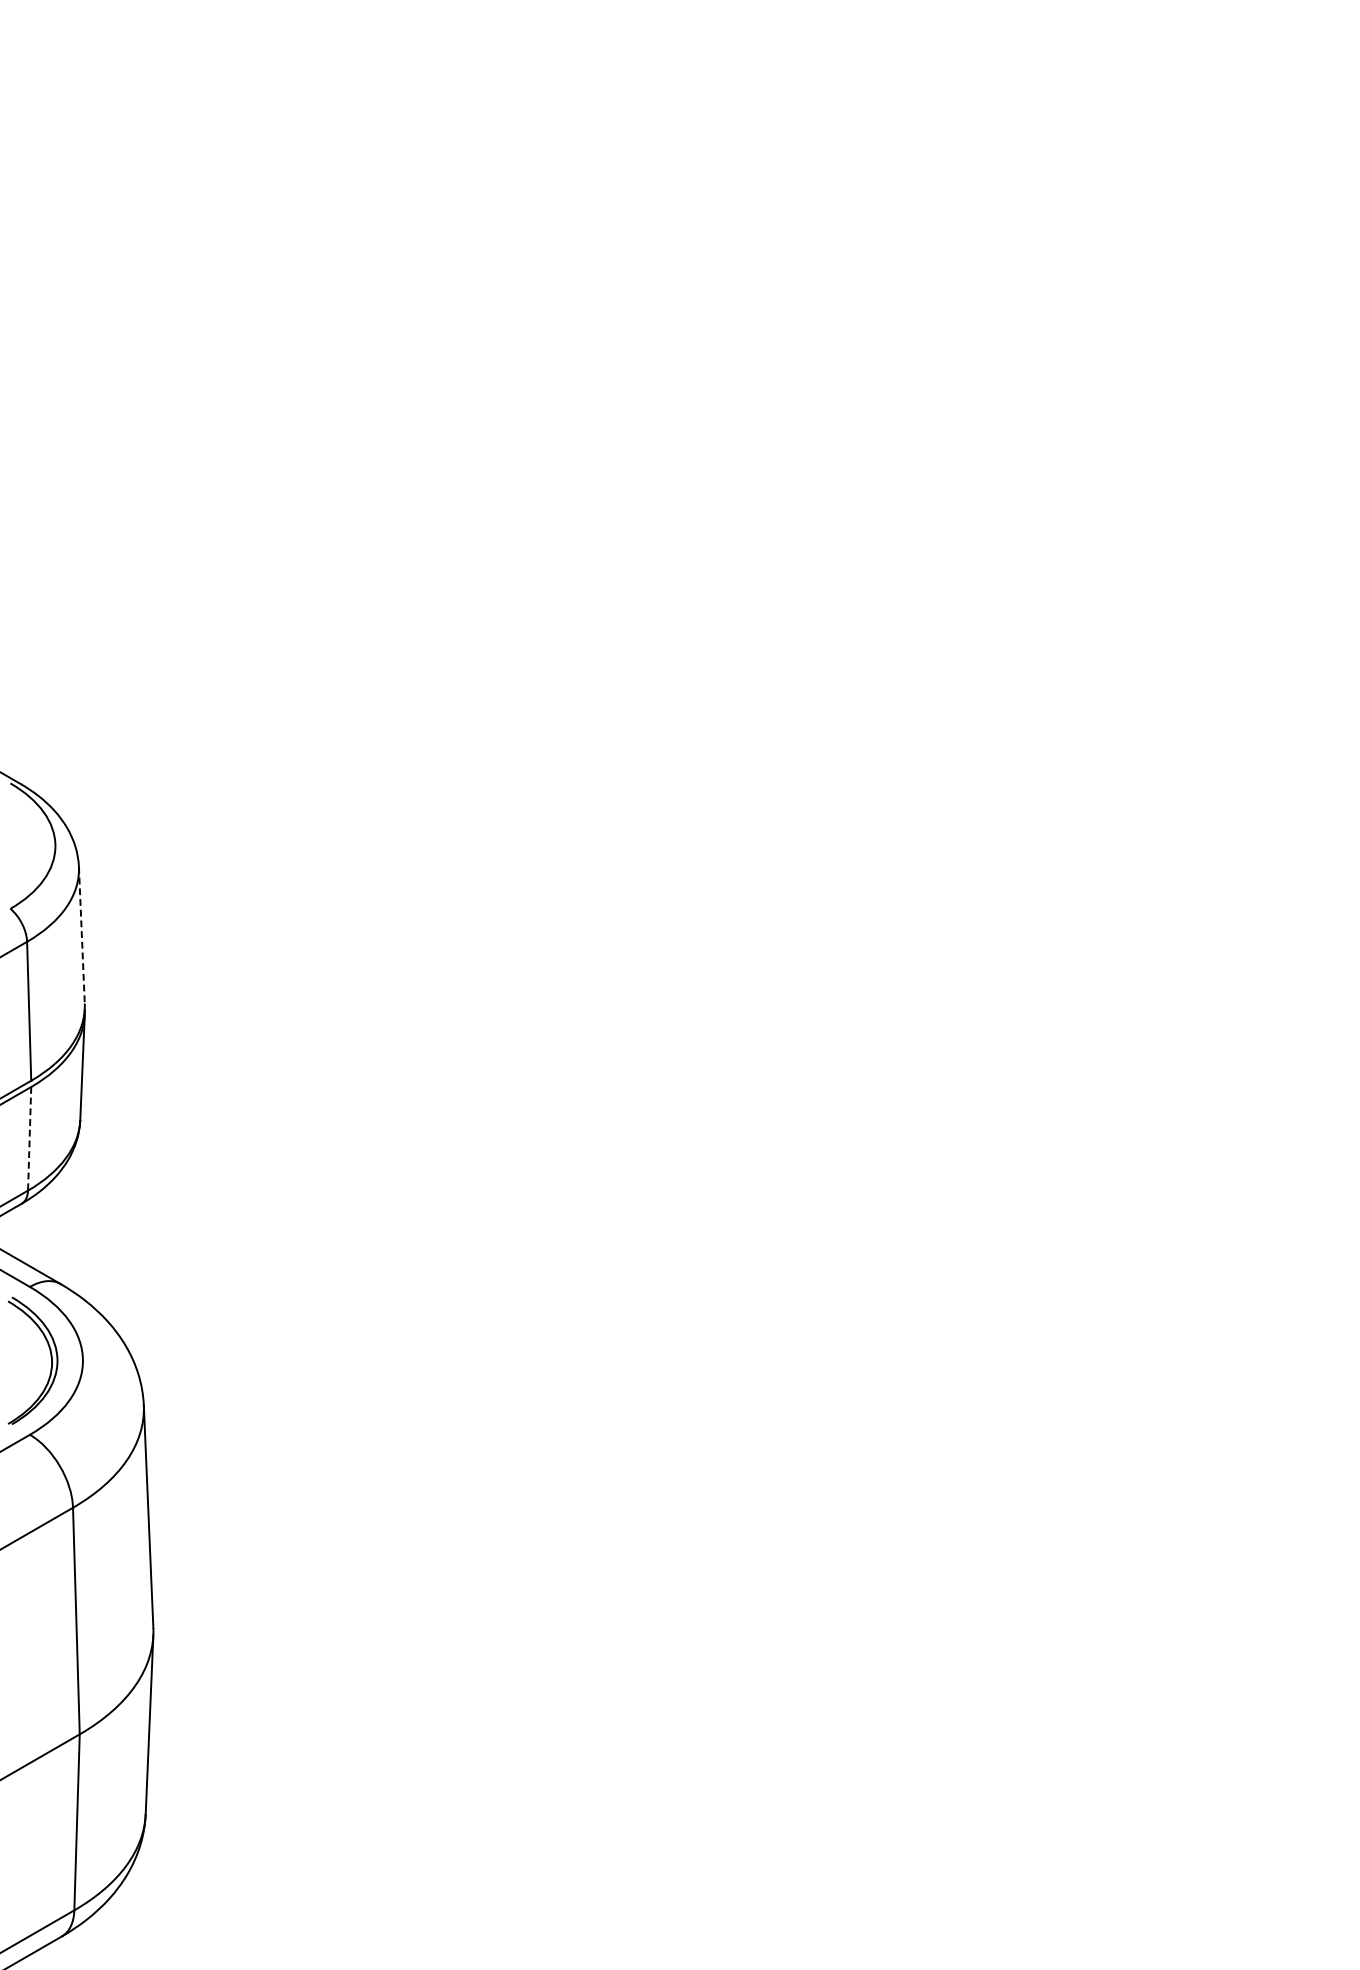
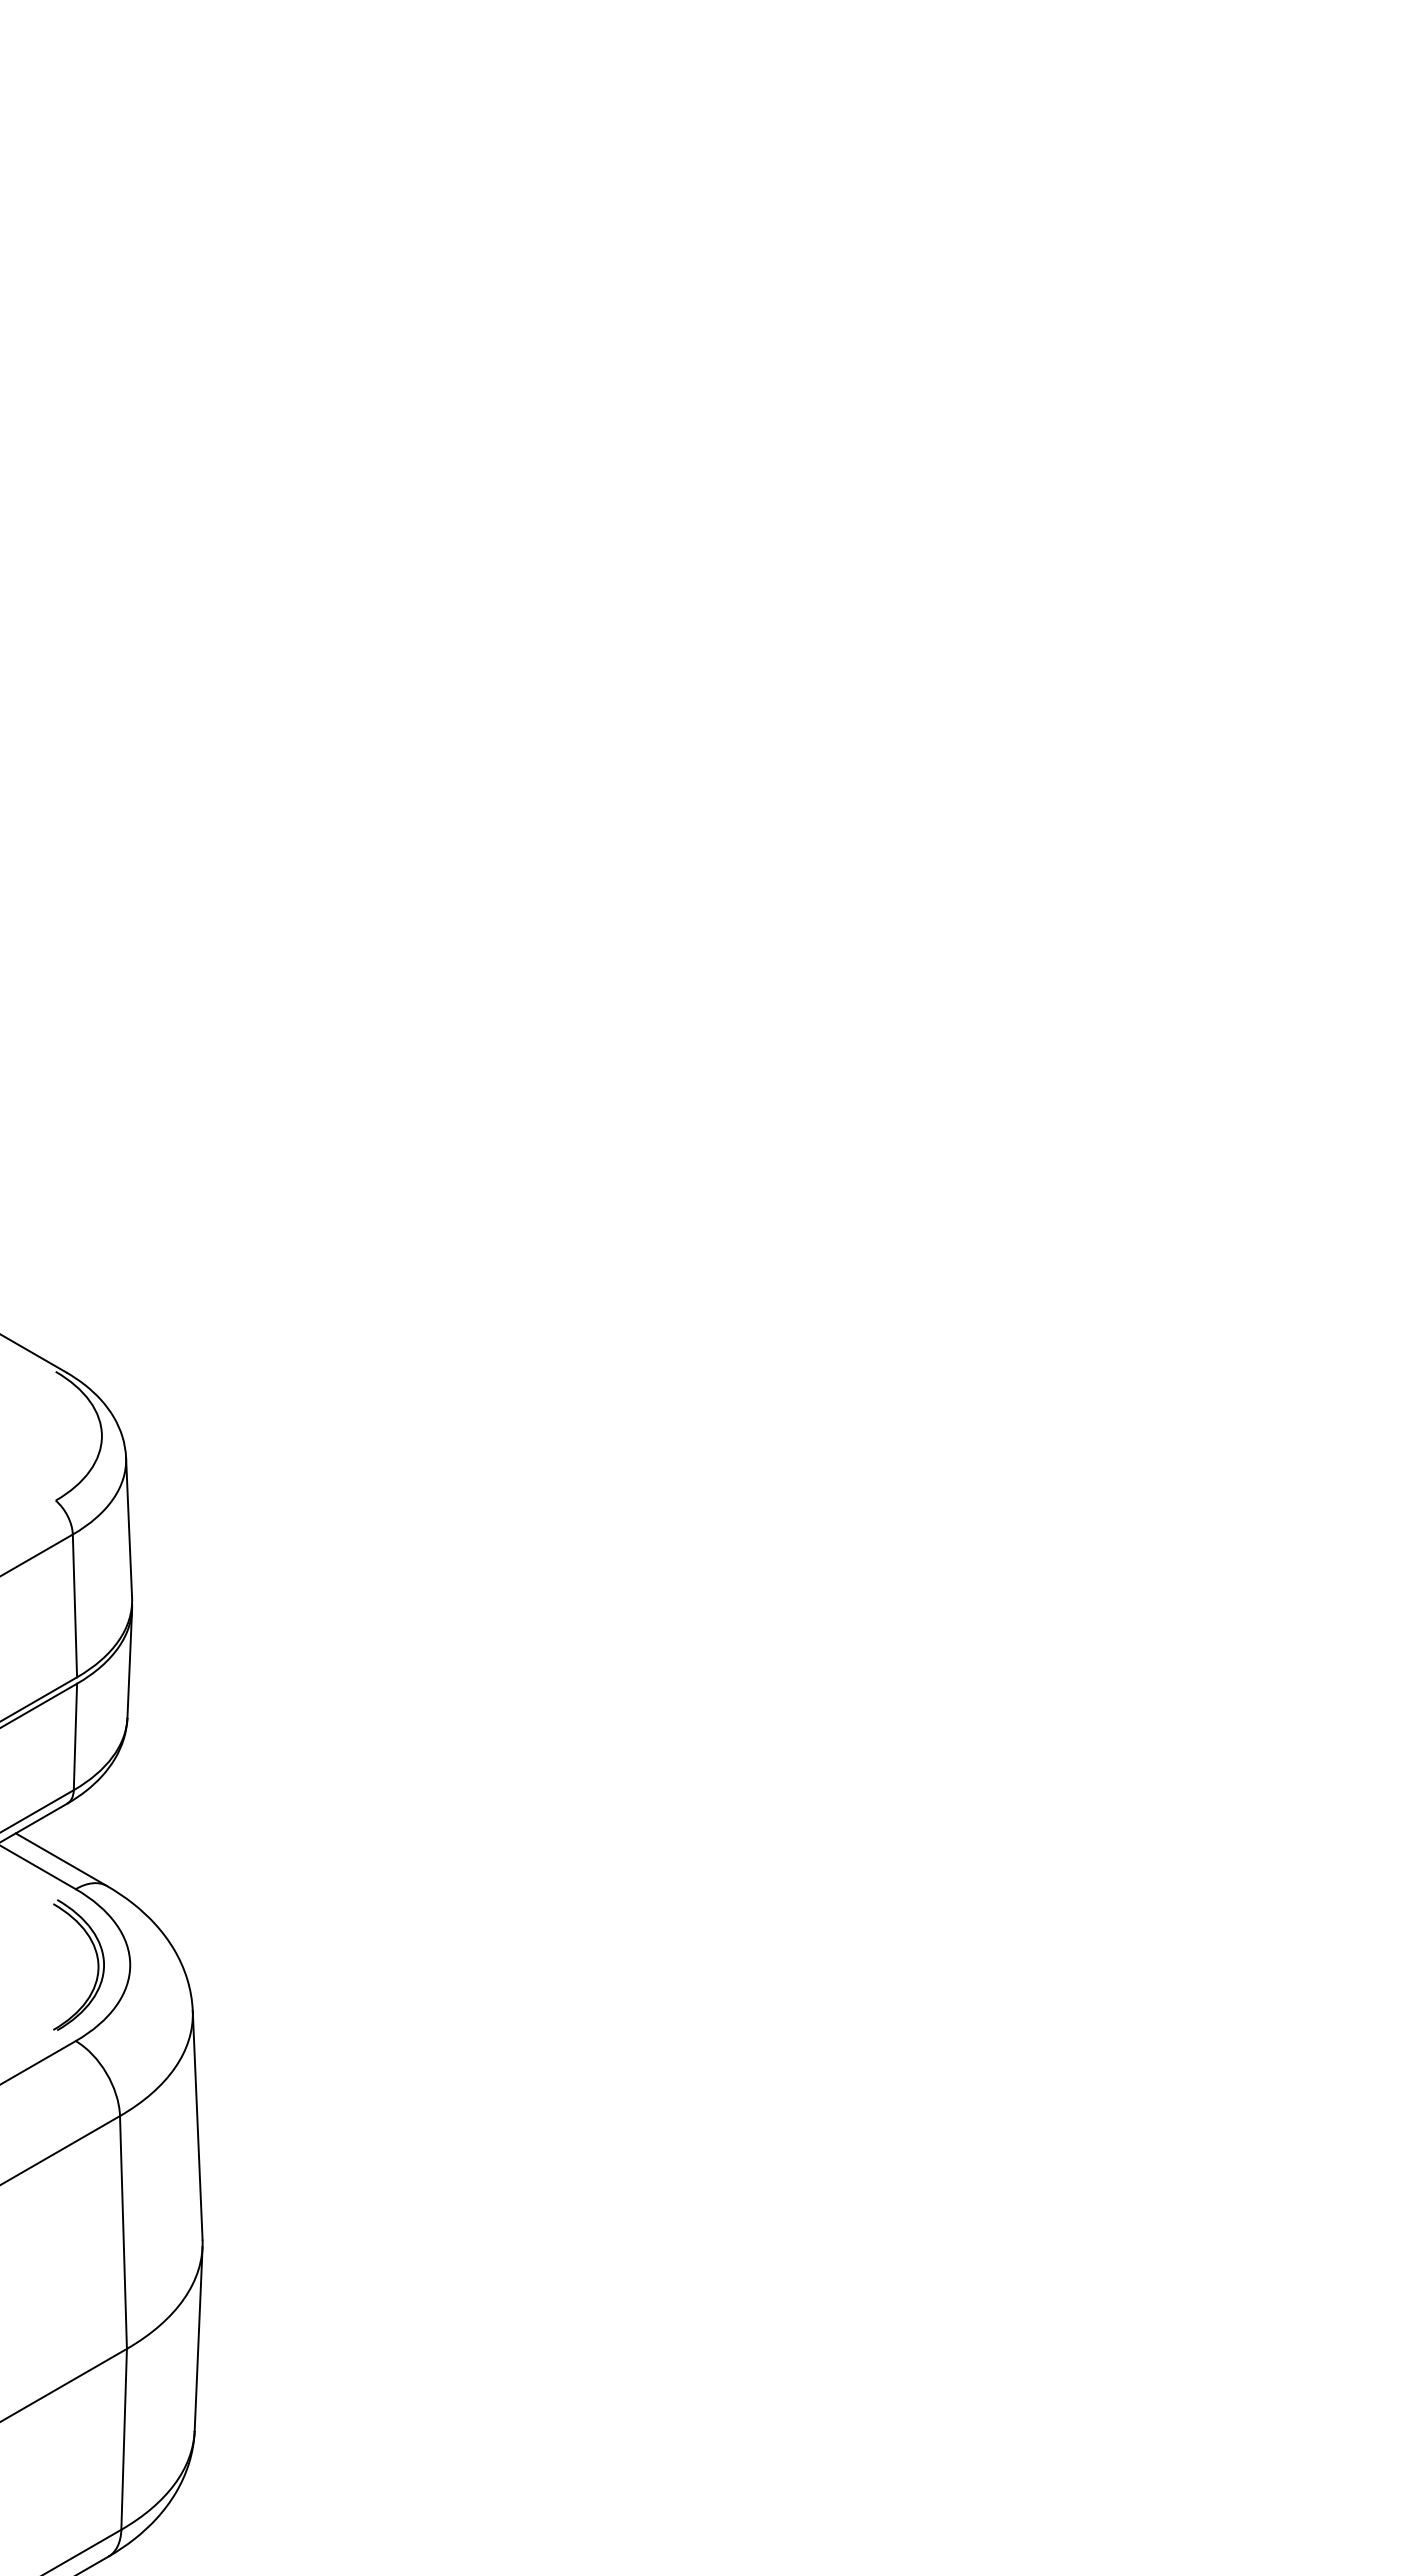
line: (82, 935) -> (129, 1528), dashed -> solid
line: (29, 1139) -> (75, 1737), dashed -> solid

